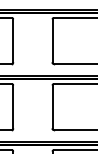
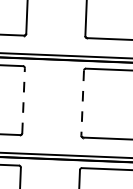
line: (13, 106) -> (23, 99), solid -> dashed
line: (52, 106) -> (82, 102), solid -> dashed

